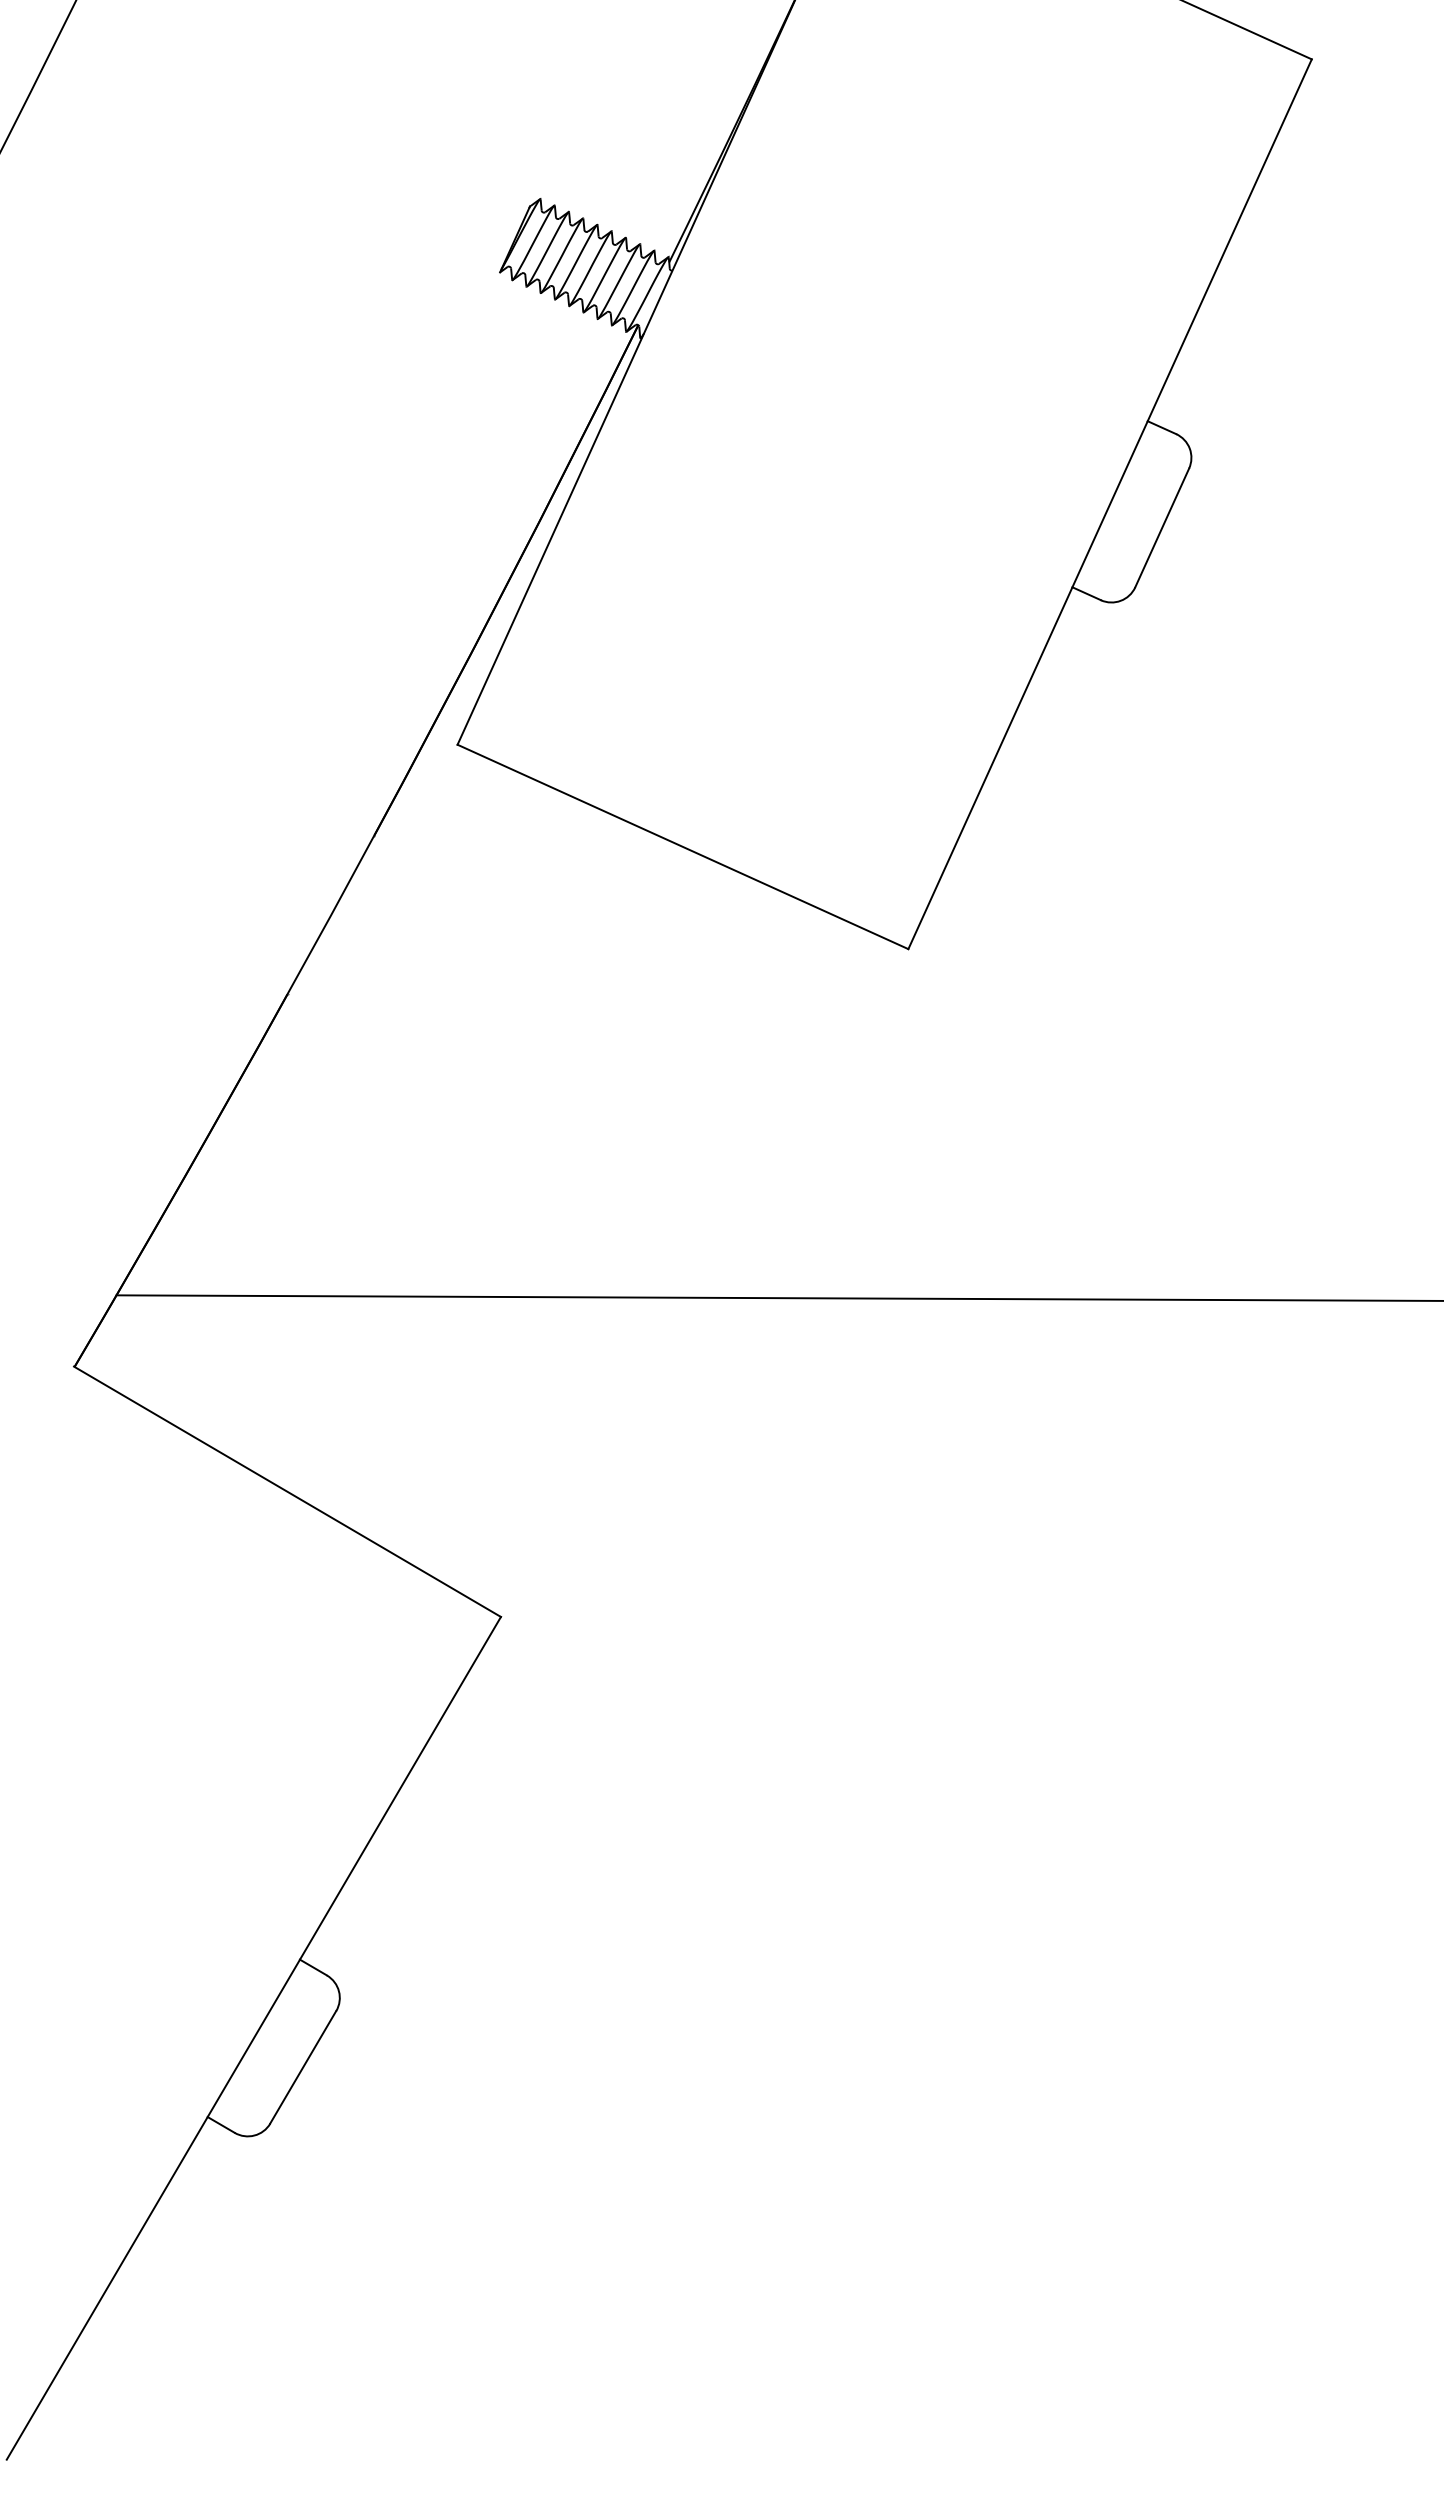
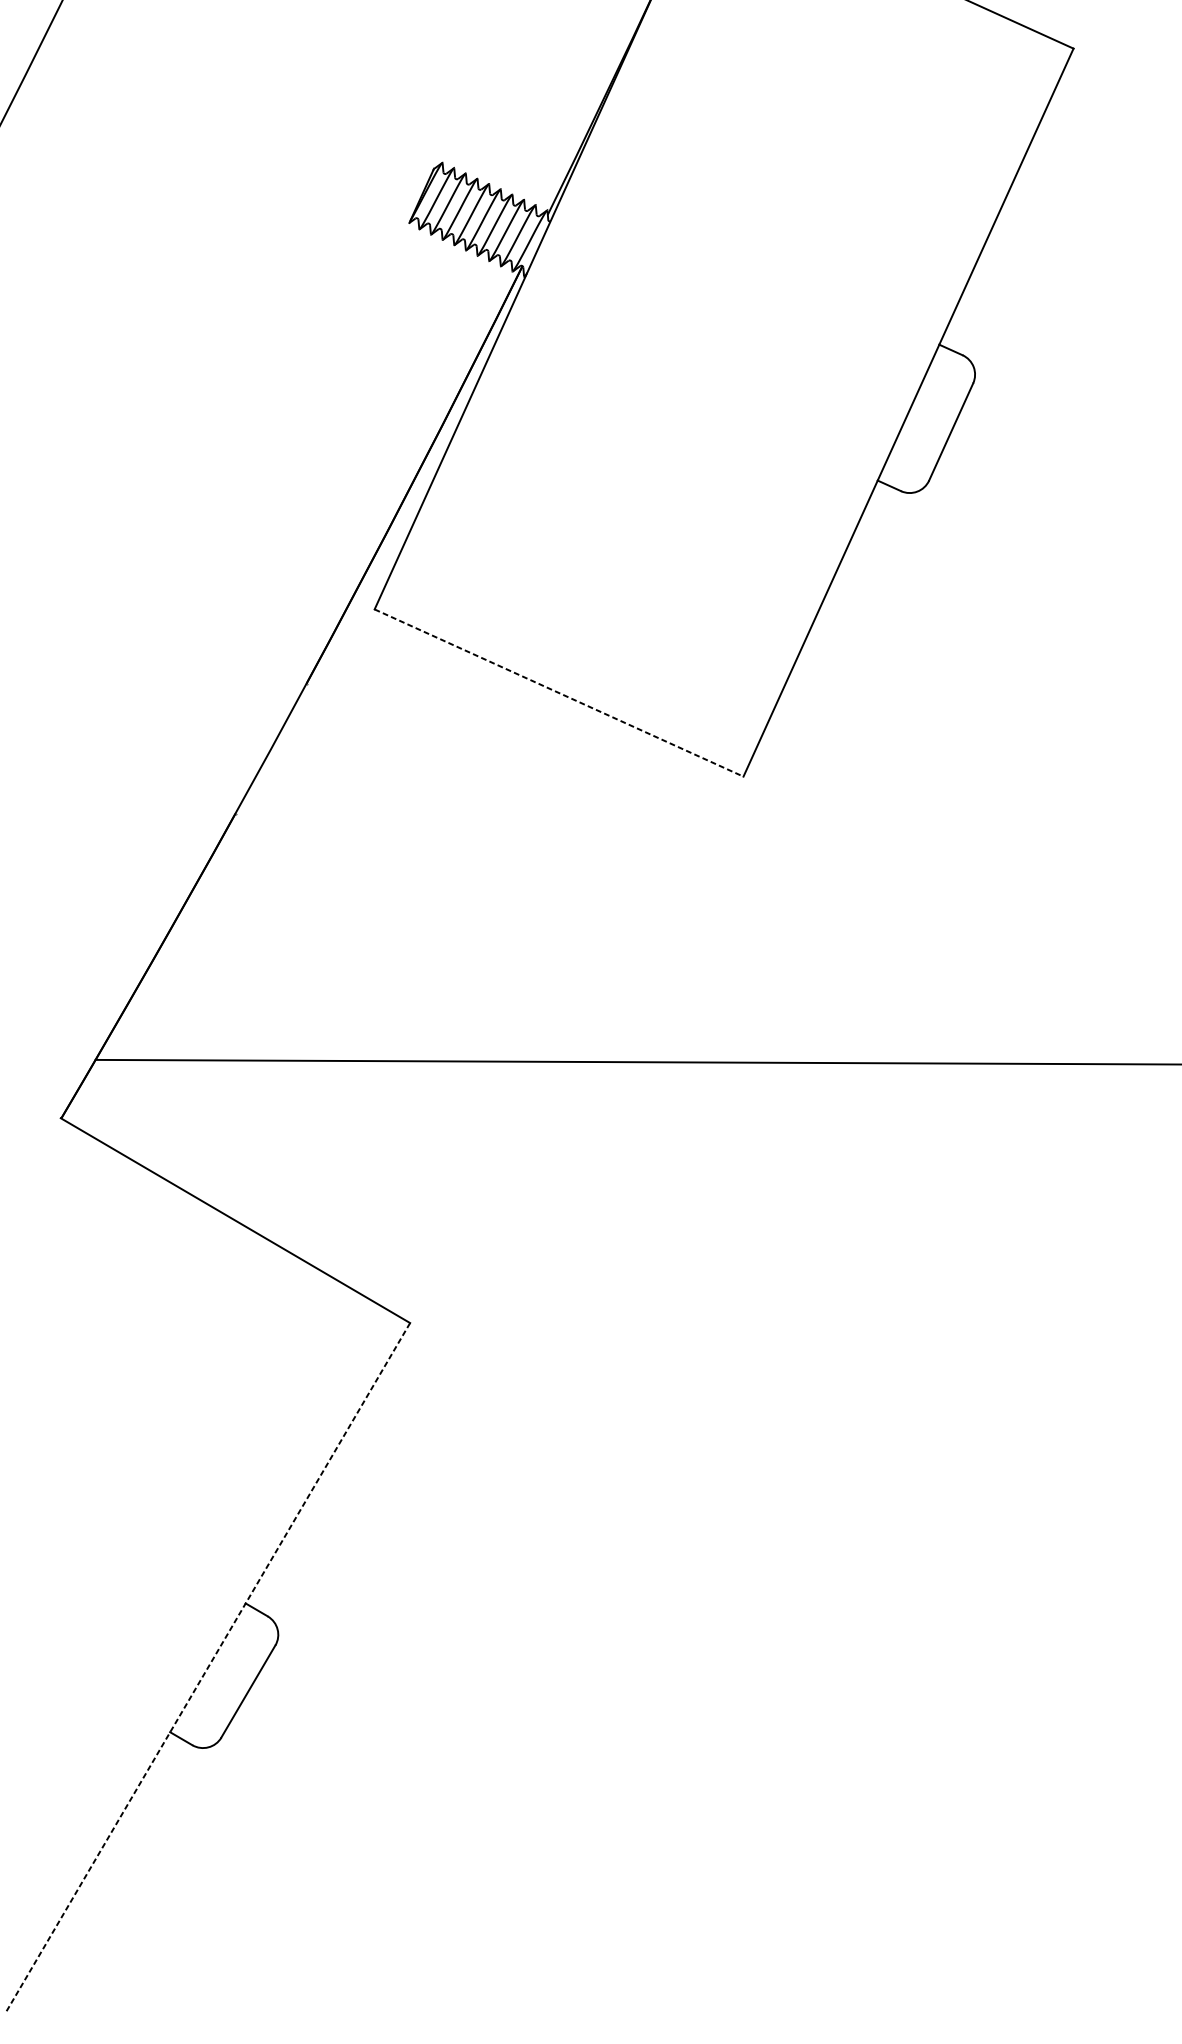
line: (683, 847) -> (559, 693), solid -> dashed
line: (253, 2038) -> (207, 1667), solid -> dashed

